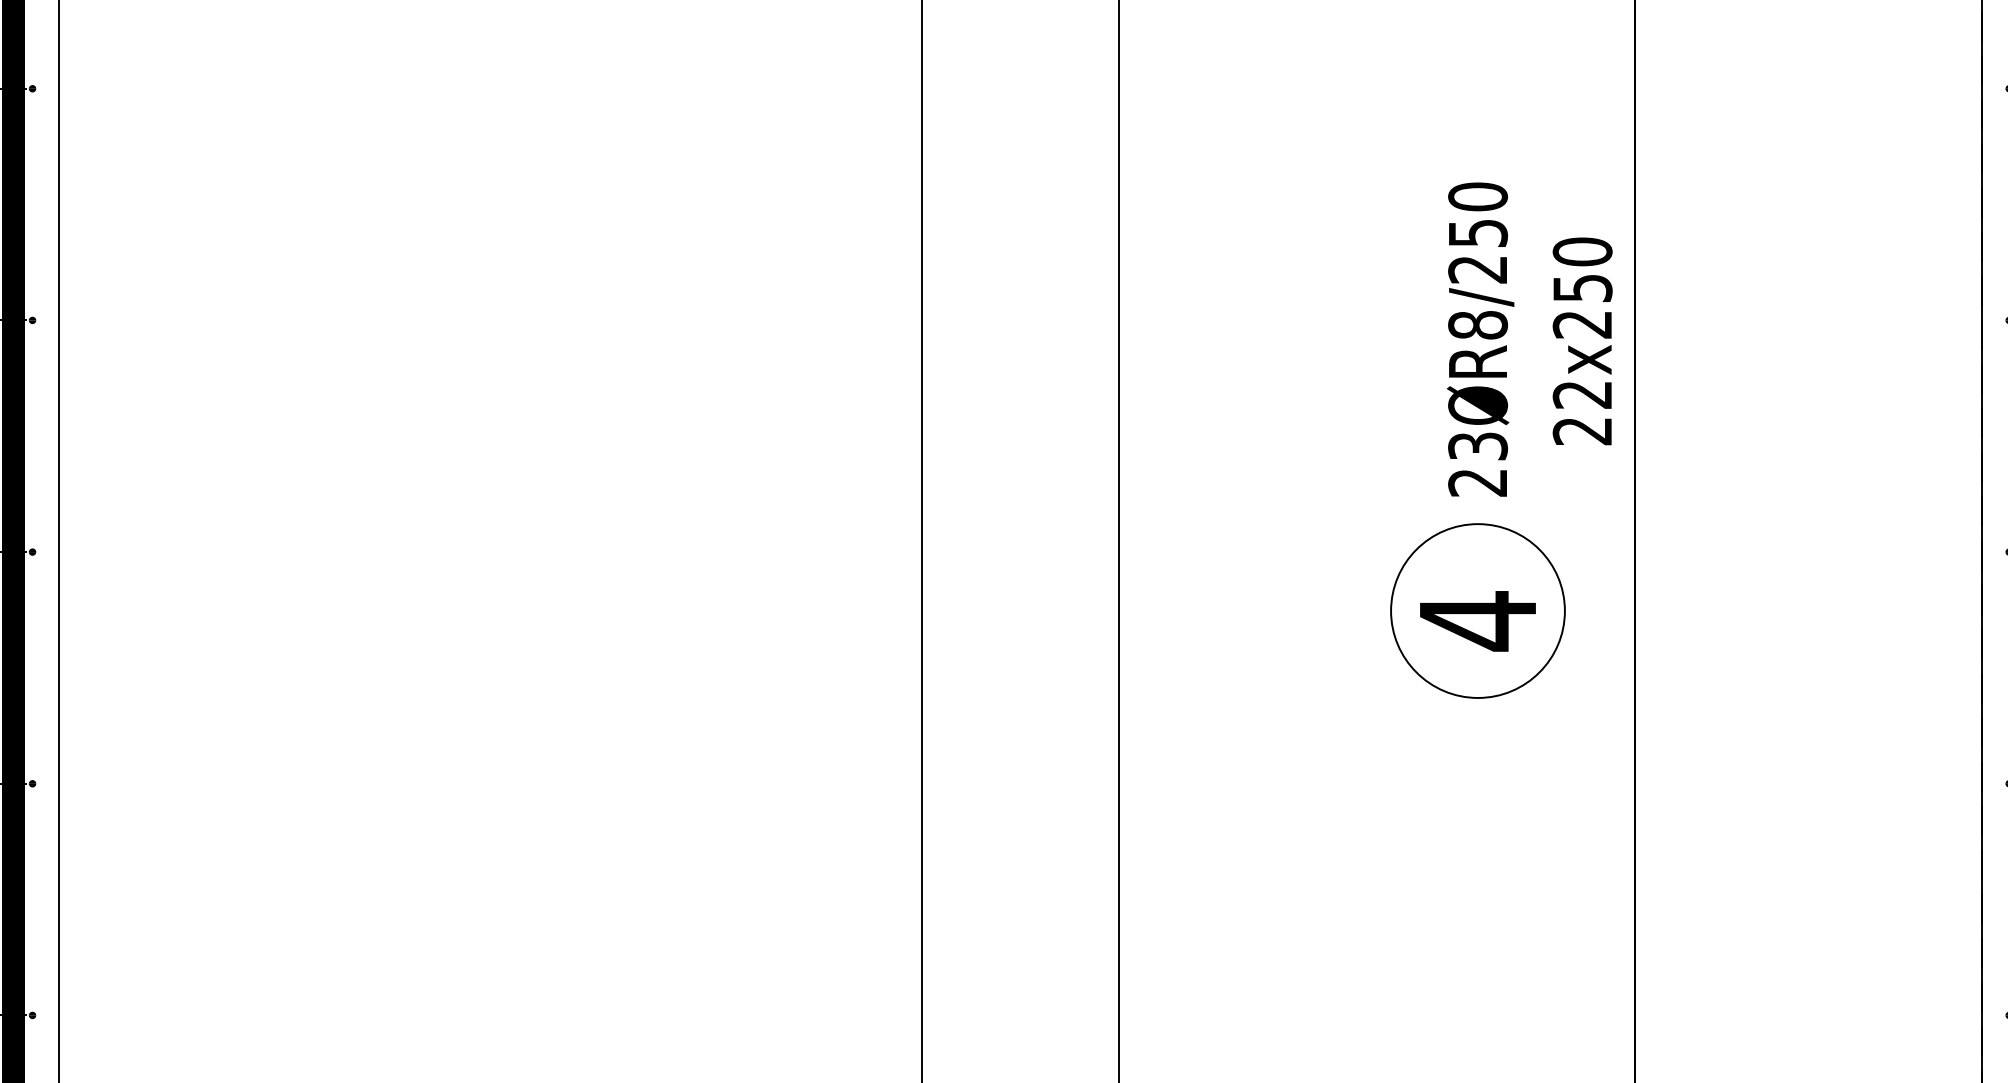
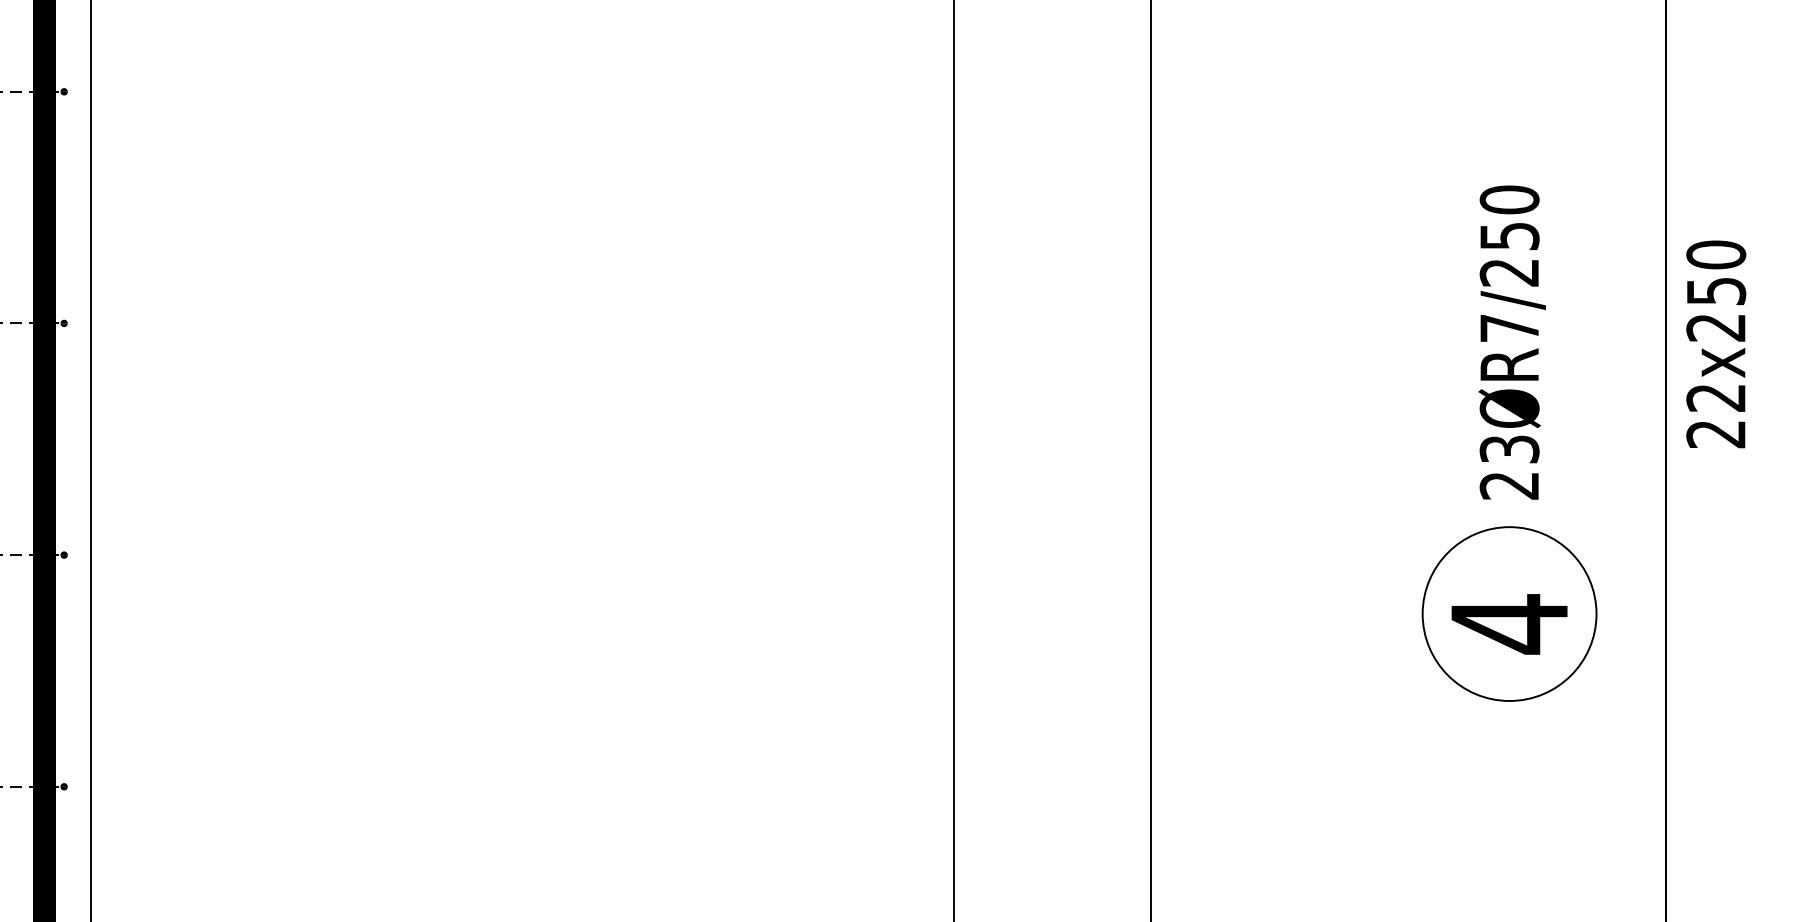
text: (1478, 325) -> (1510, 328), 23ØR8/250 -> 23ØR7/250
text: (1582, 341) -> (1716, 344), moved

